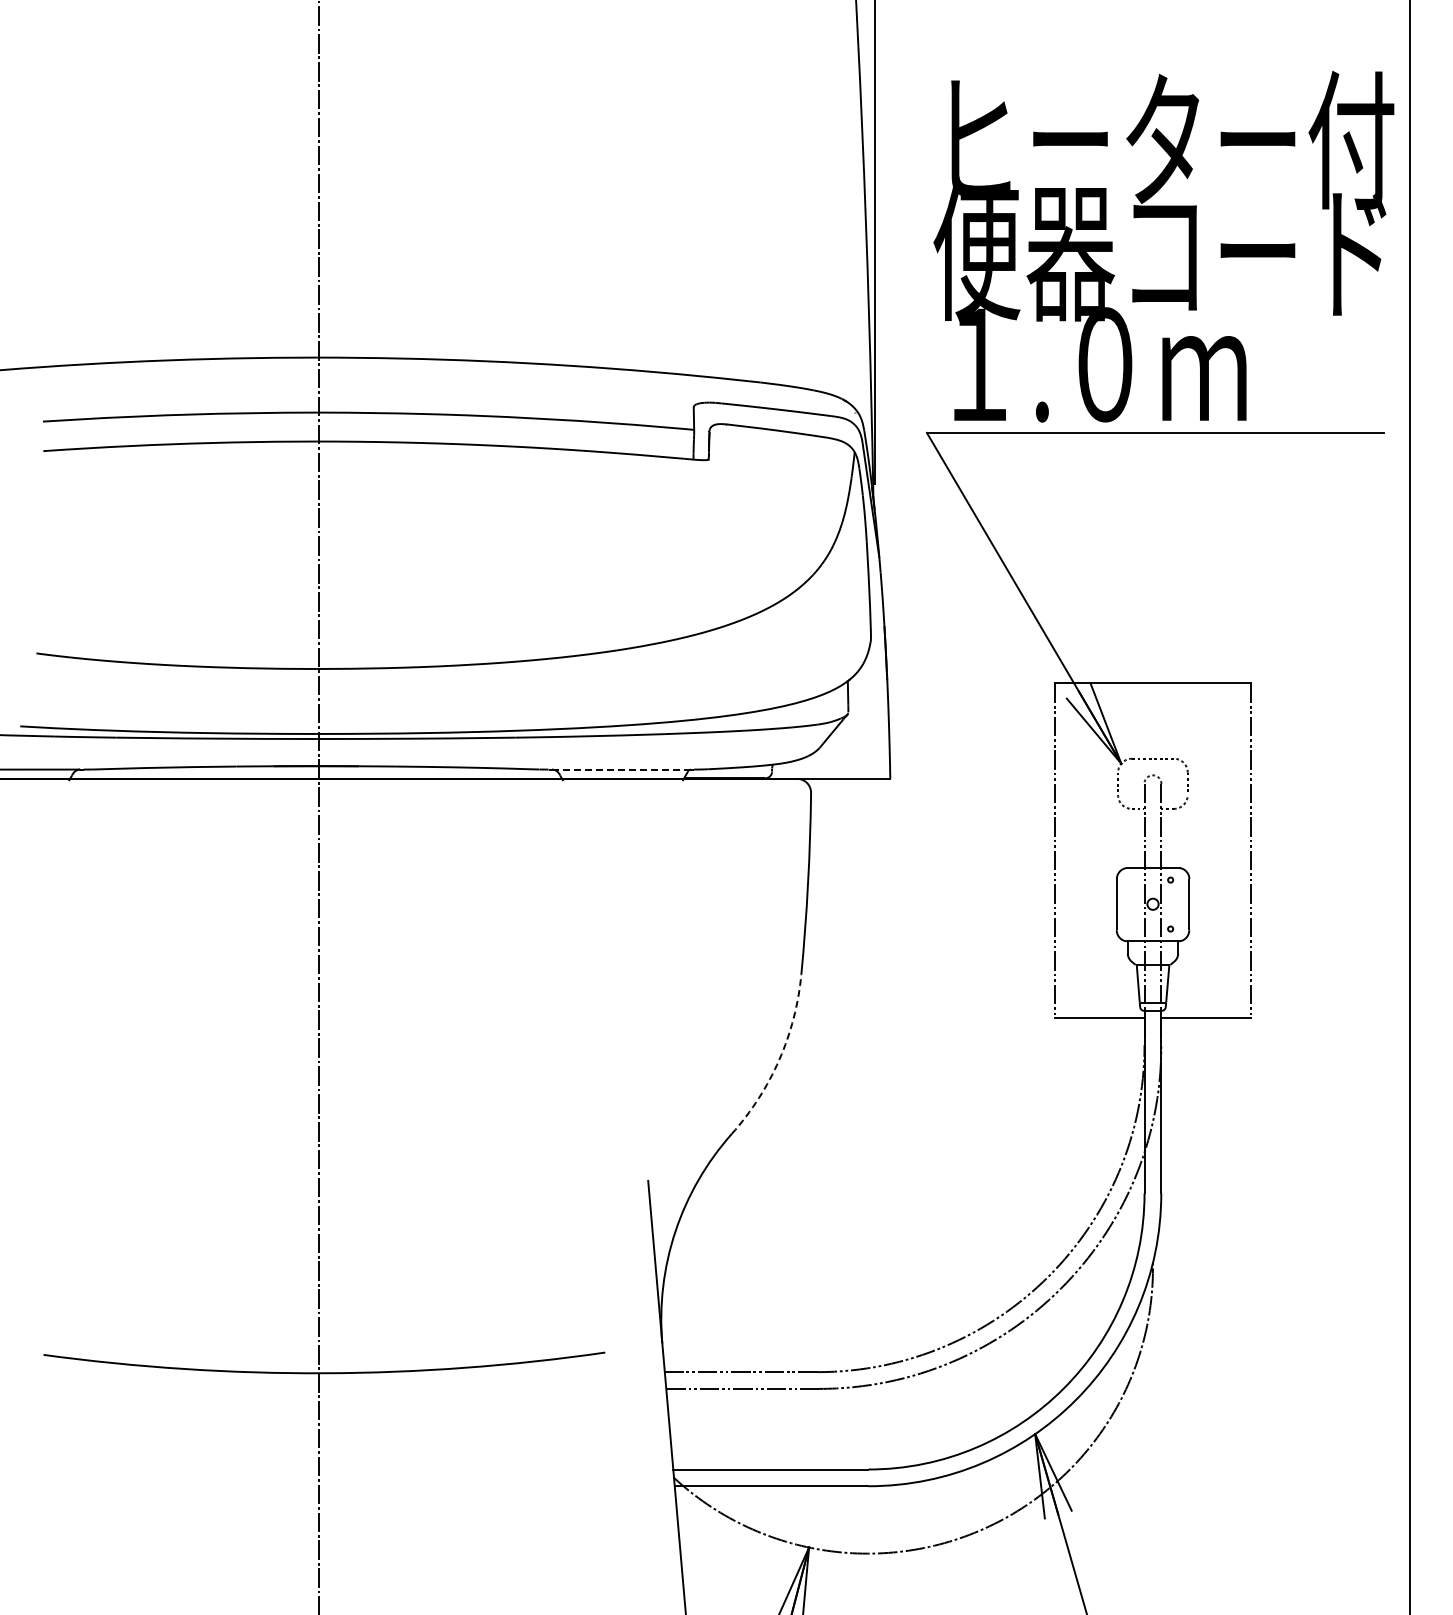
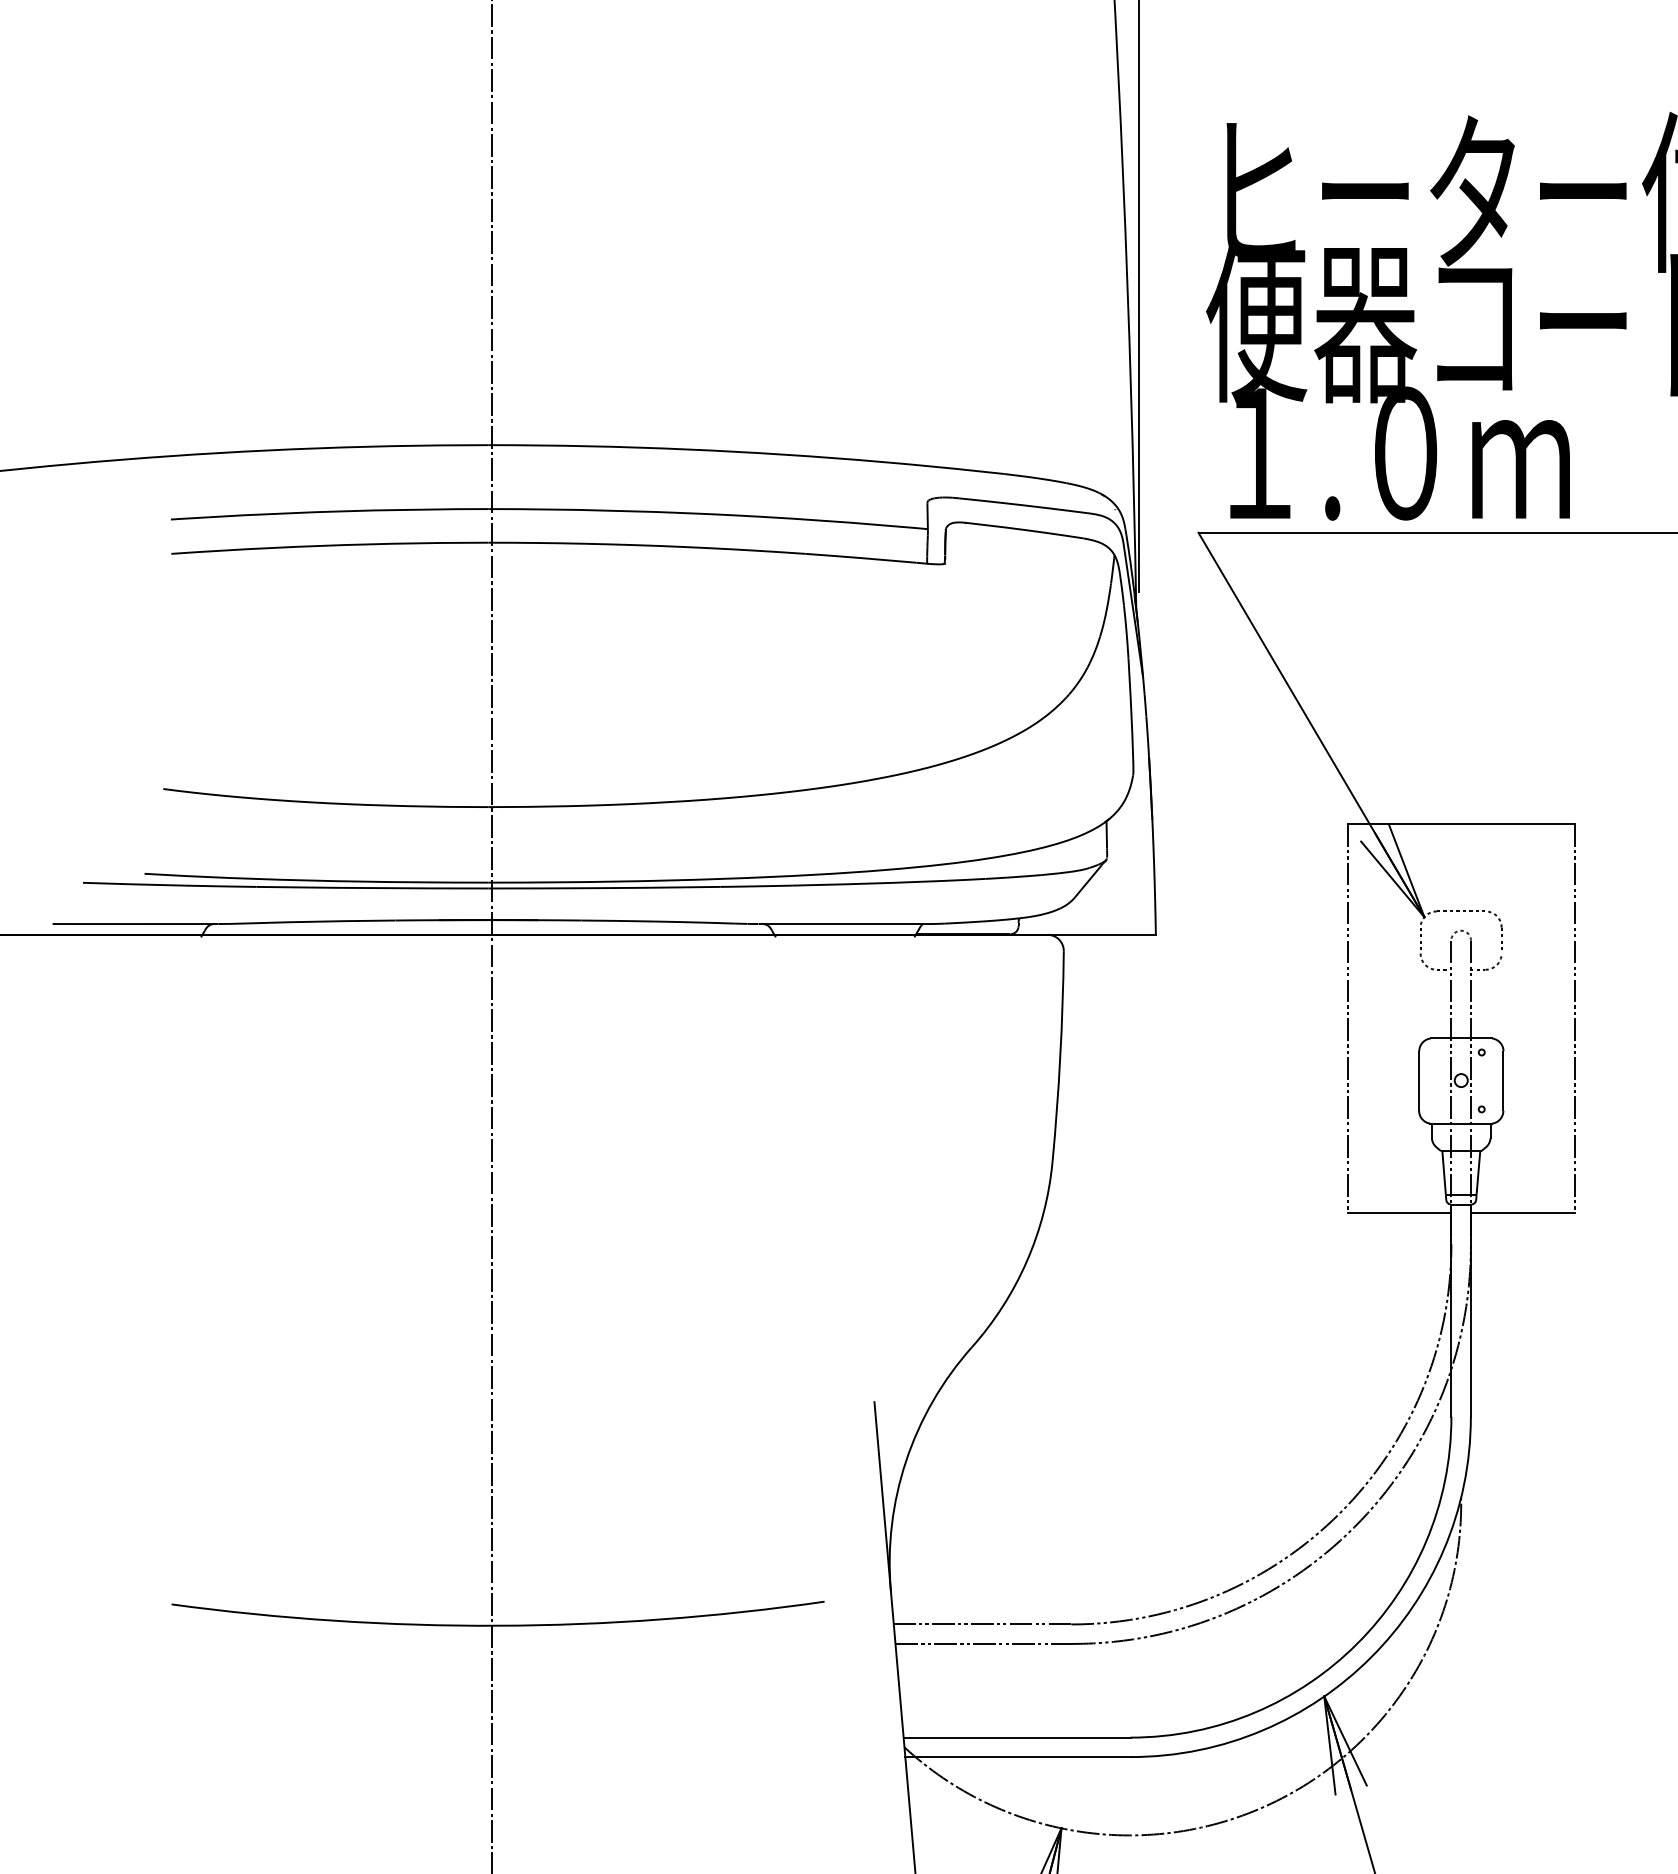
line: (619, 769) -> (841, 923), dashed -> solid
arc: (779, 1059) -> (1027, 1261), dashed -> solid

